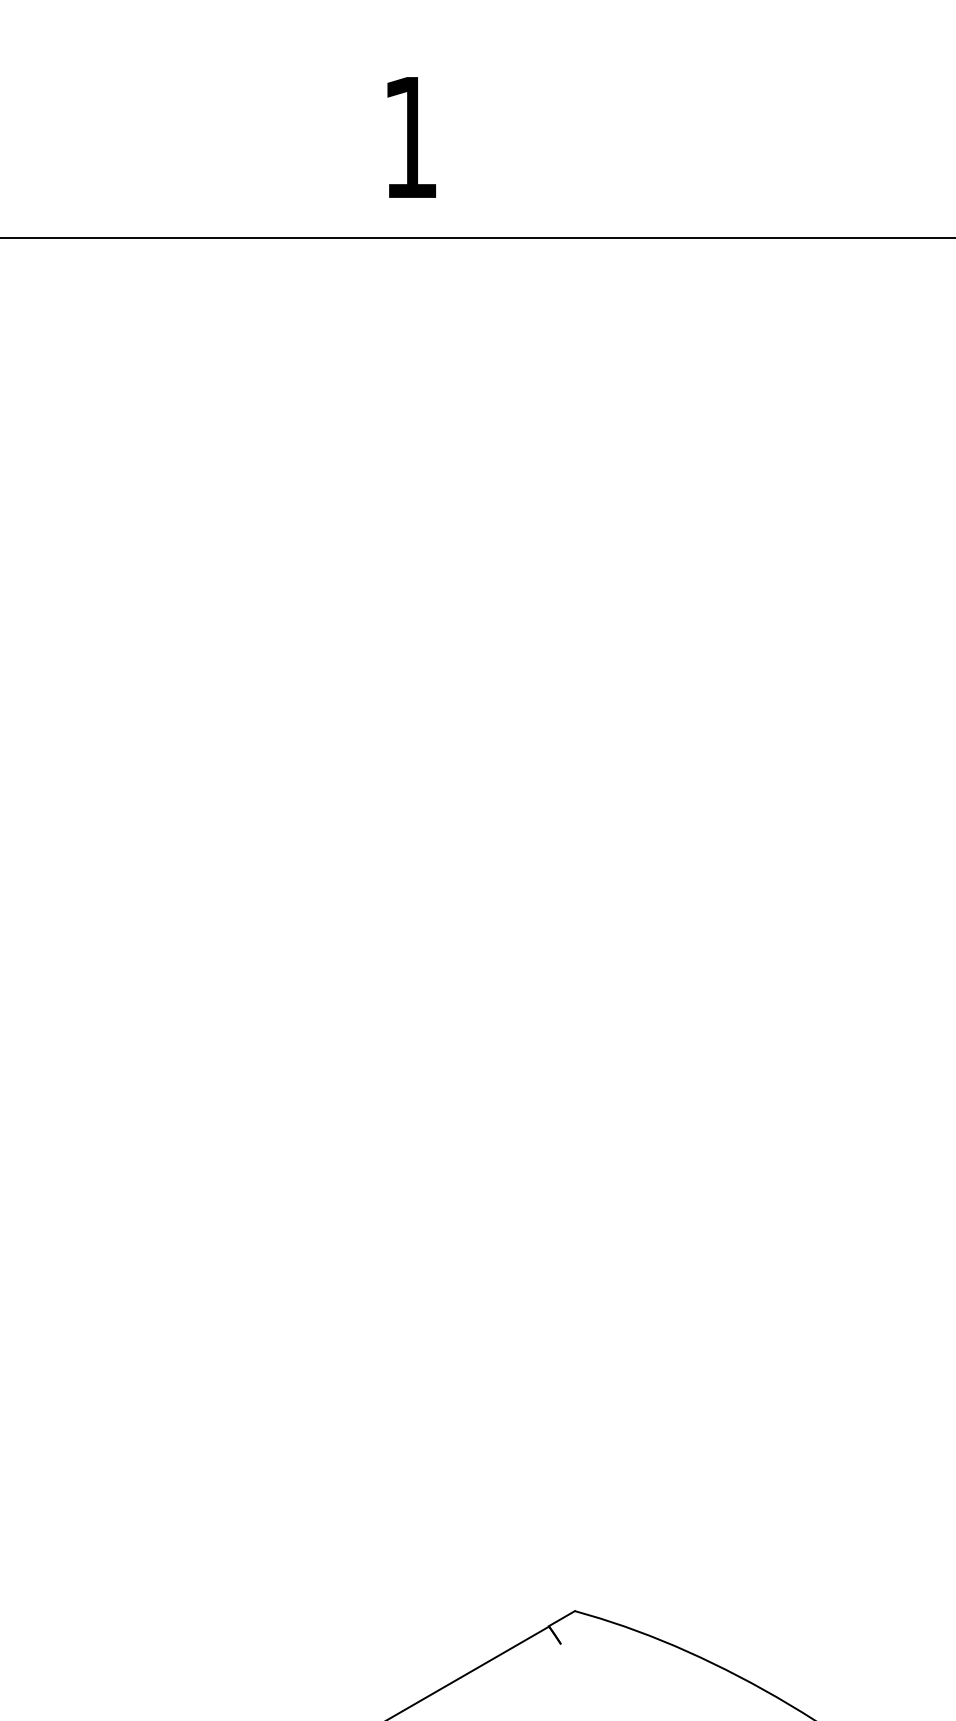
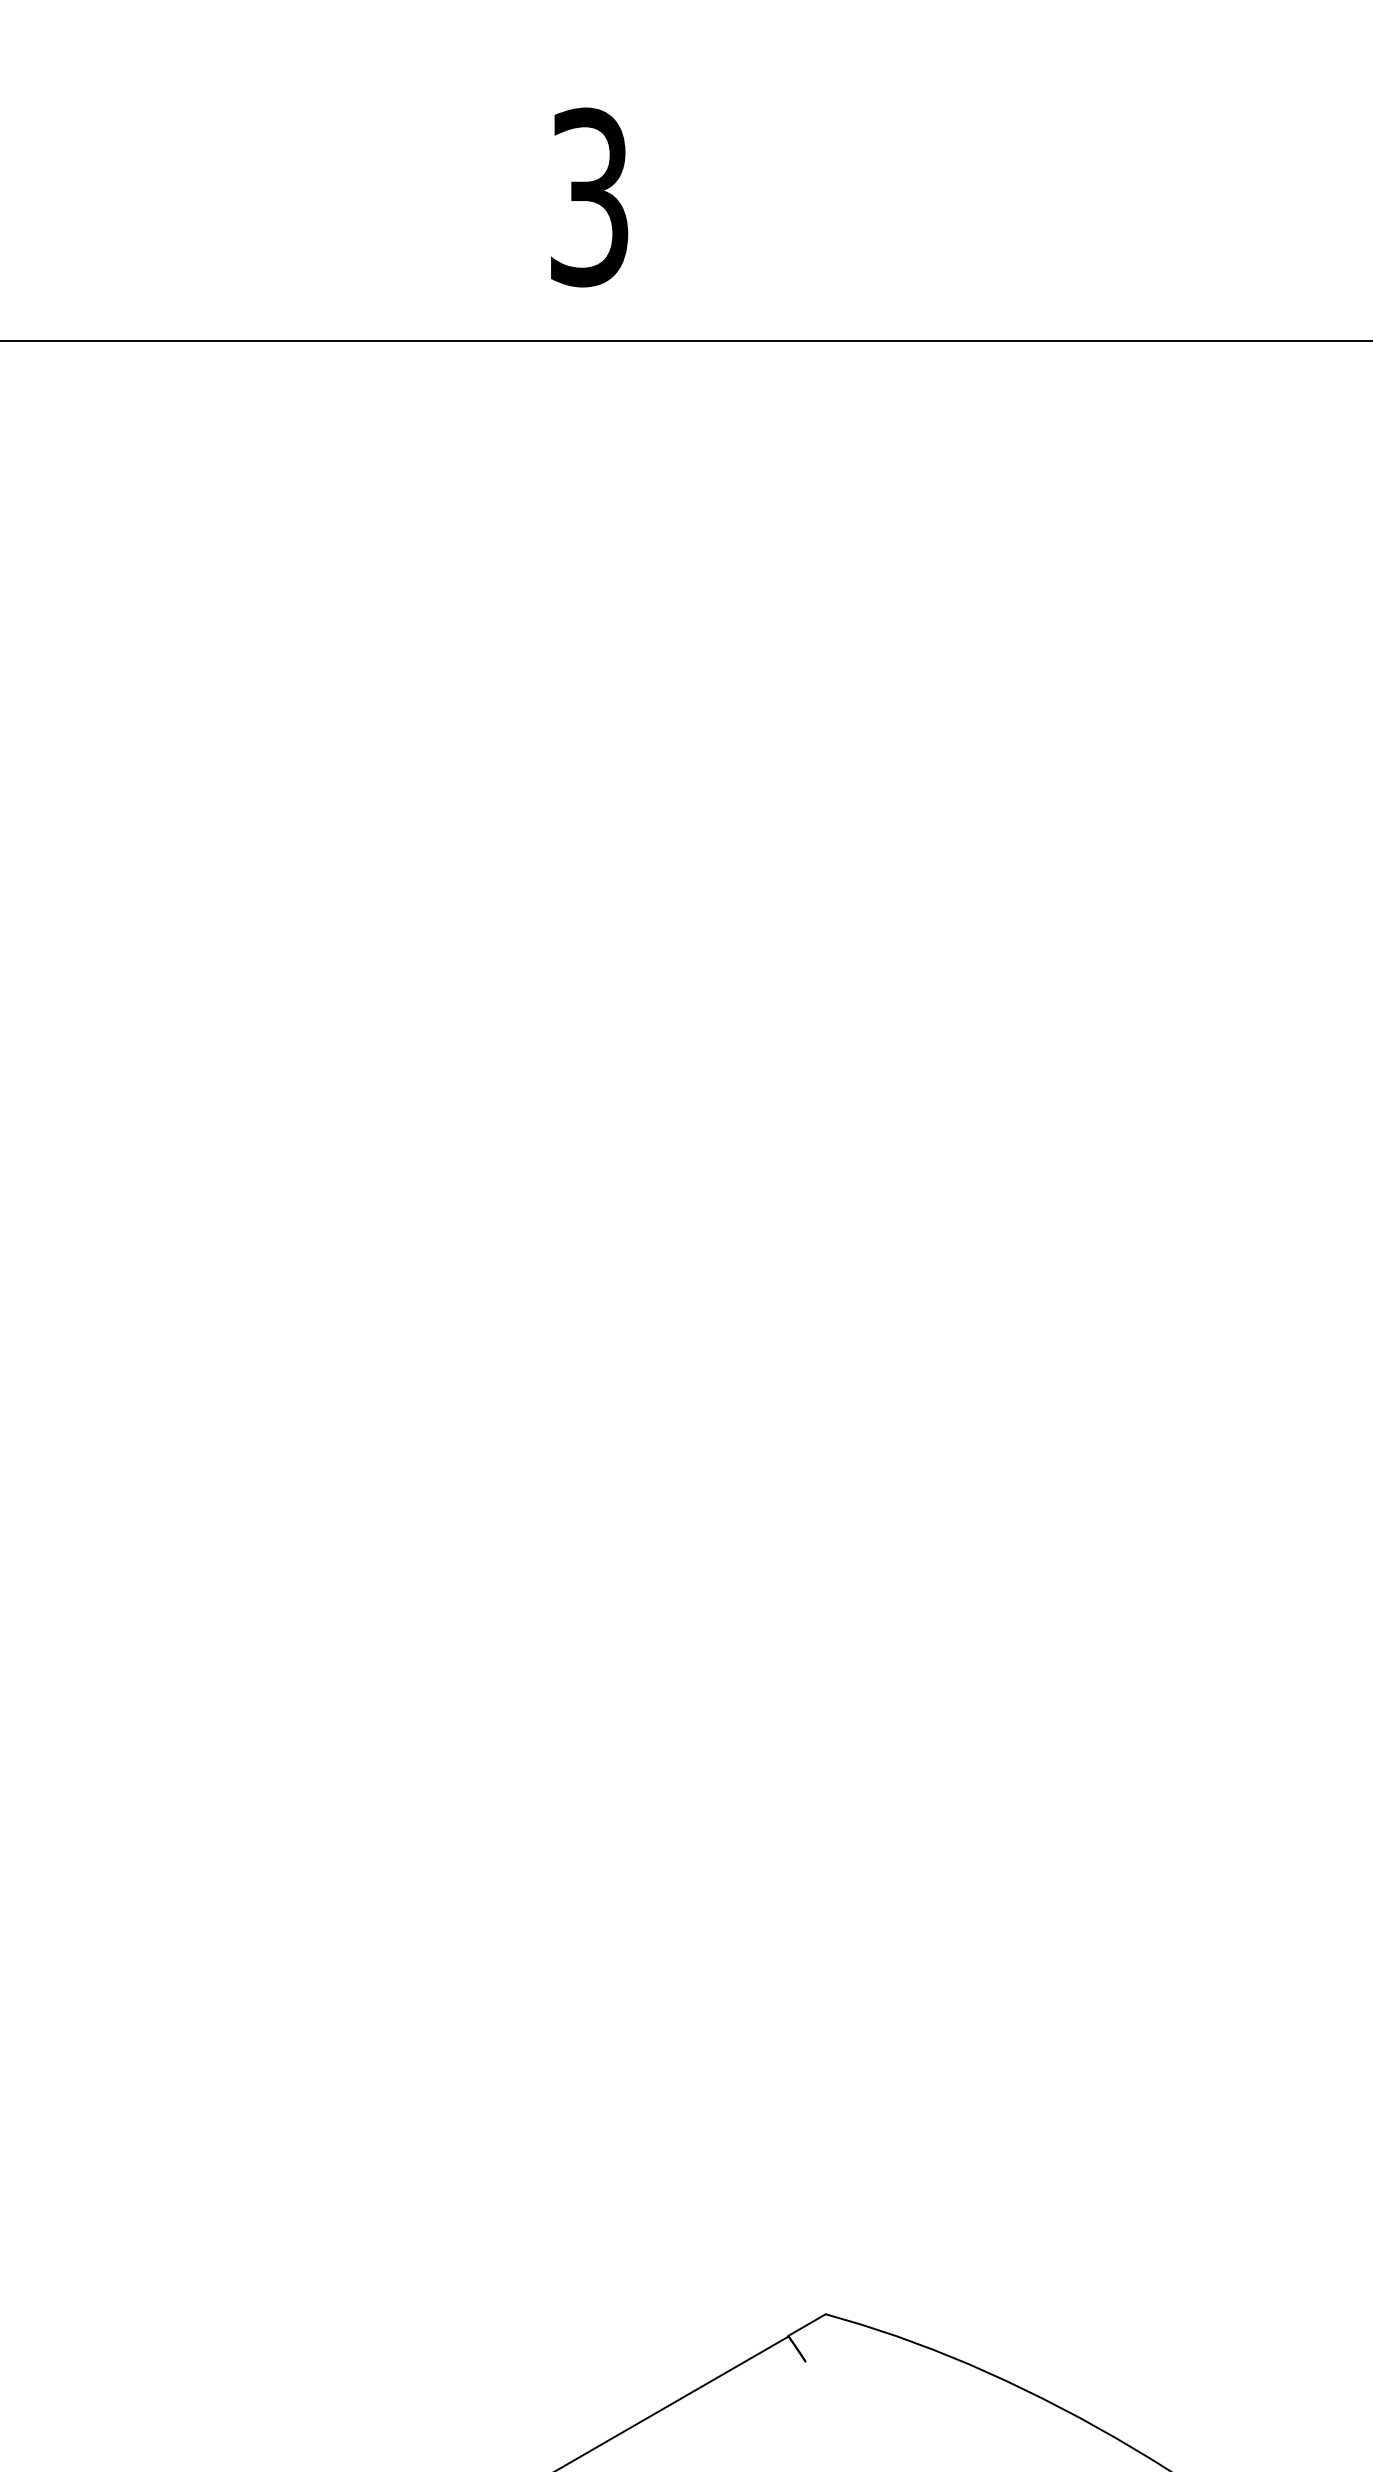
text: (410, 137) -> (589, 197), 1 -> 3

